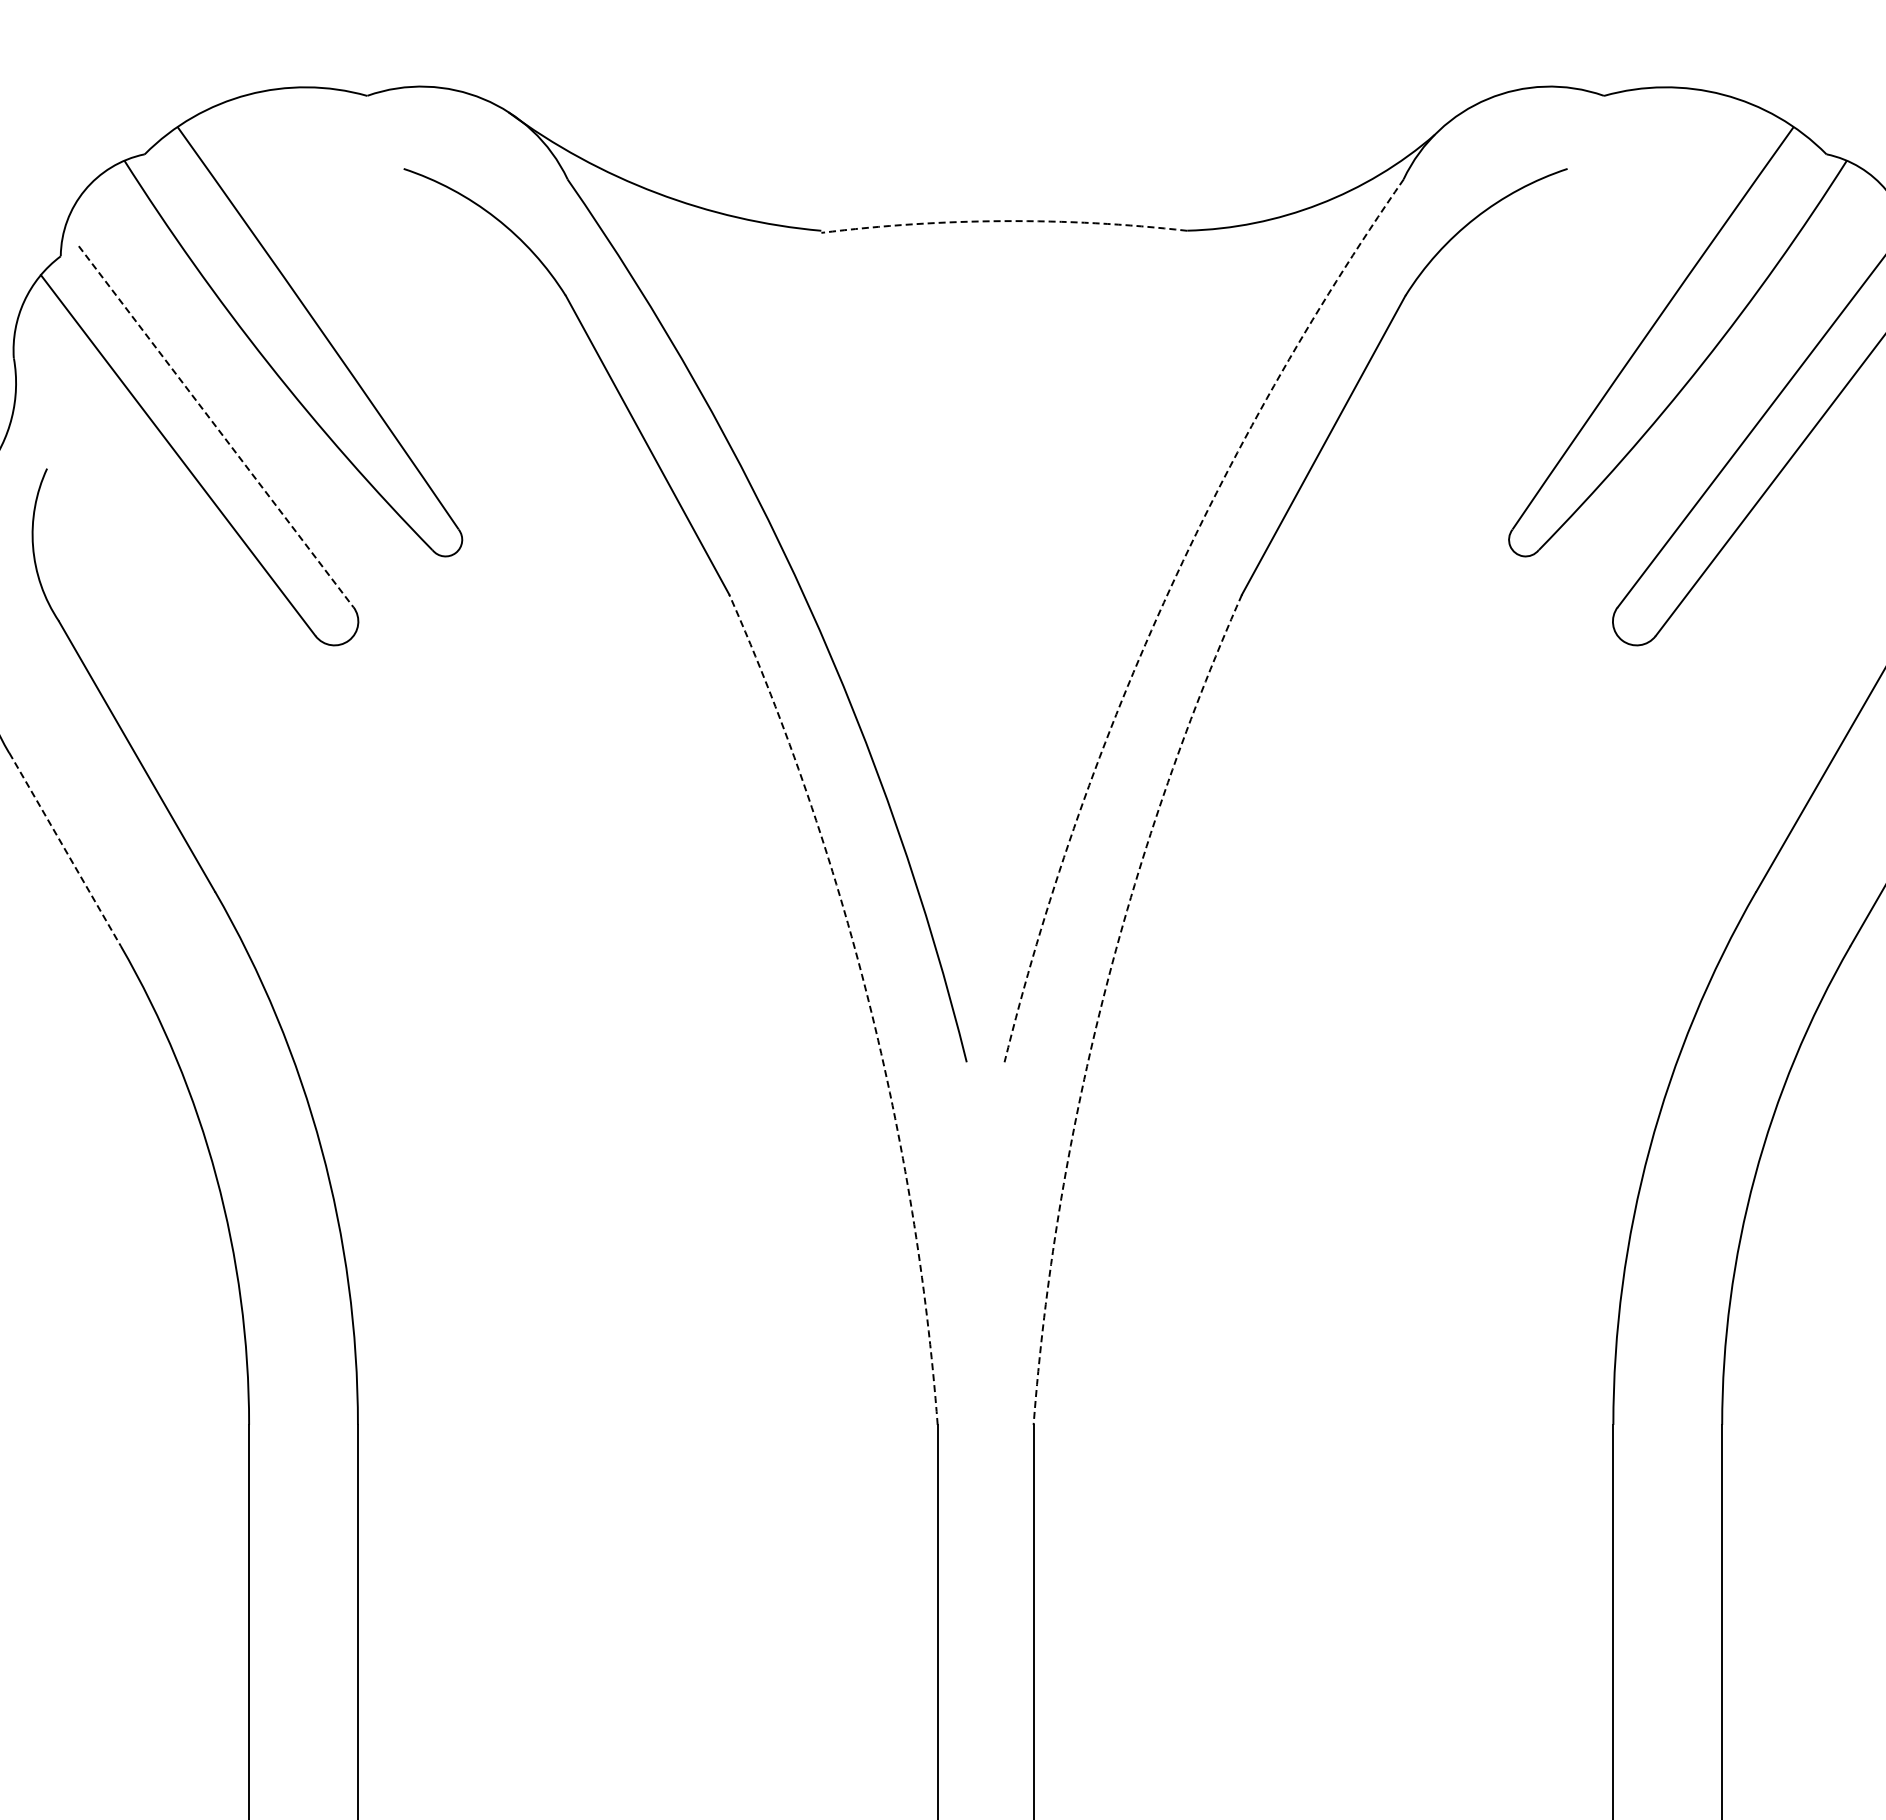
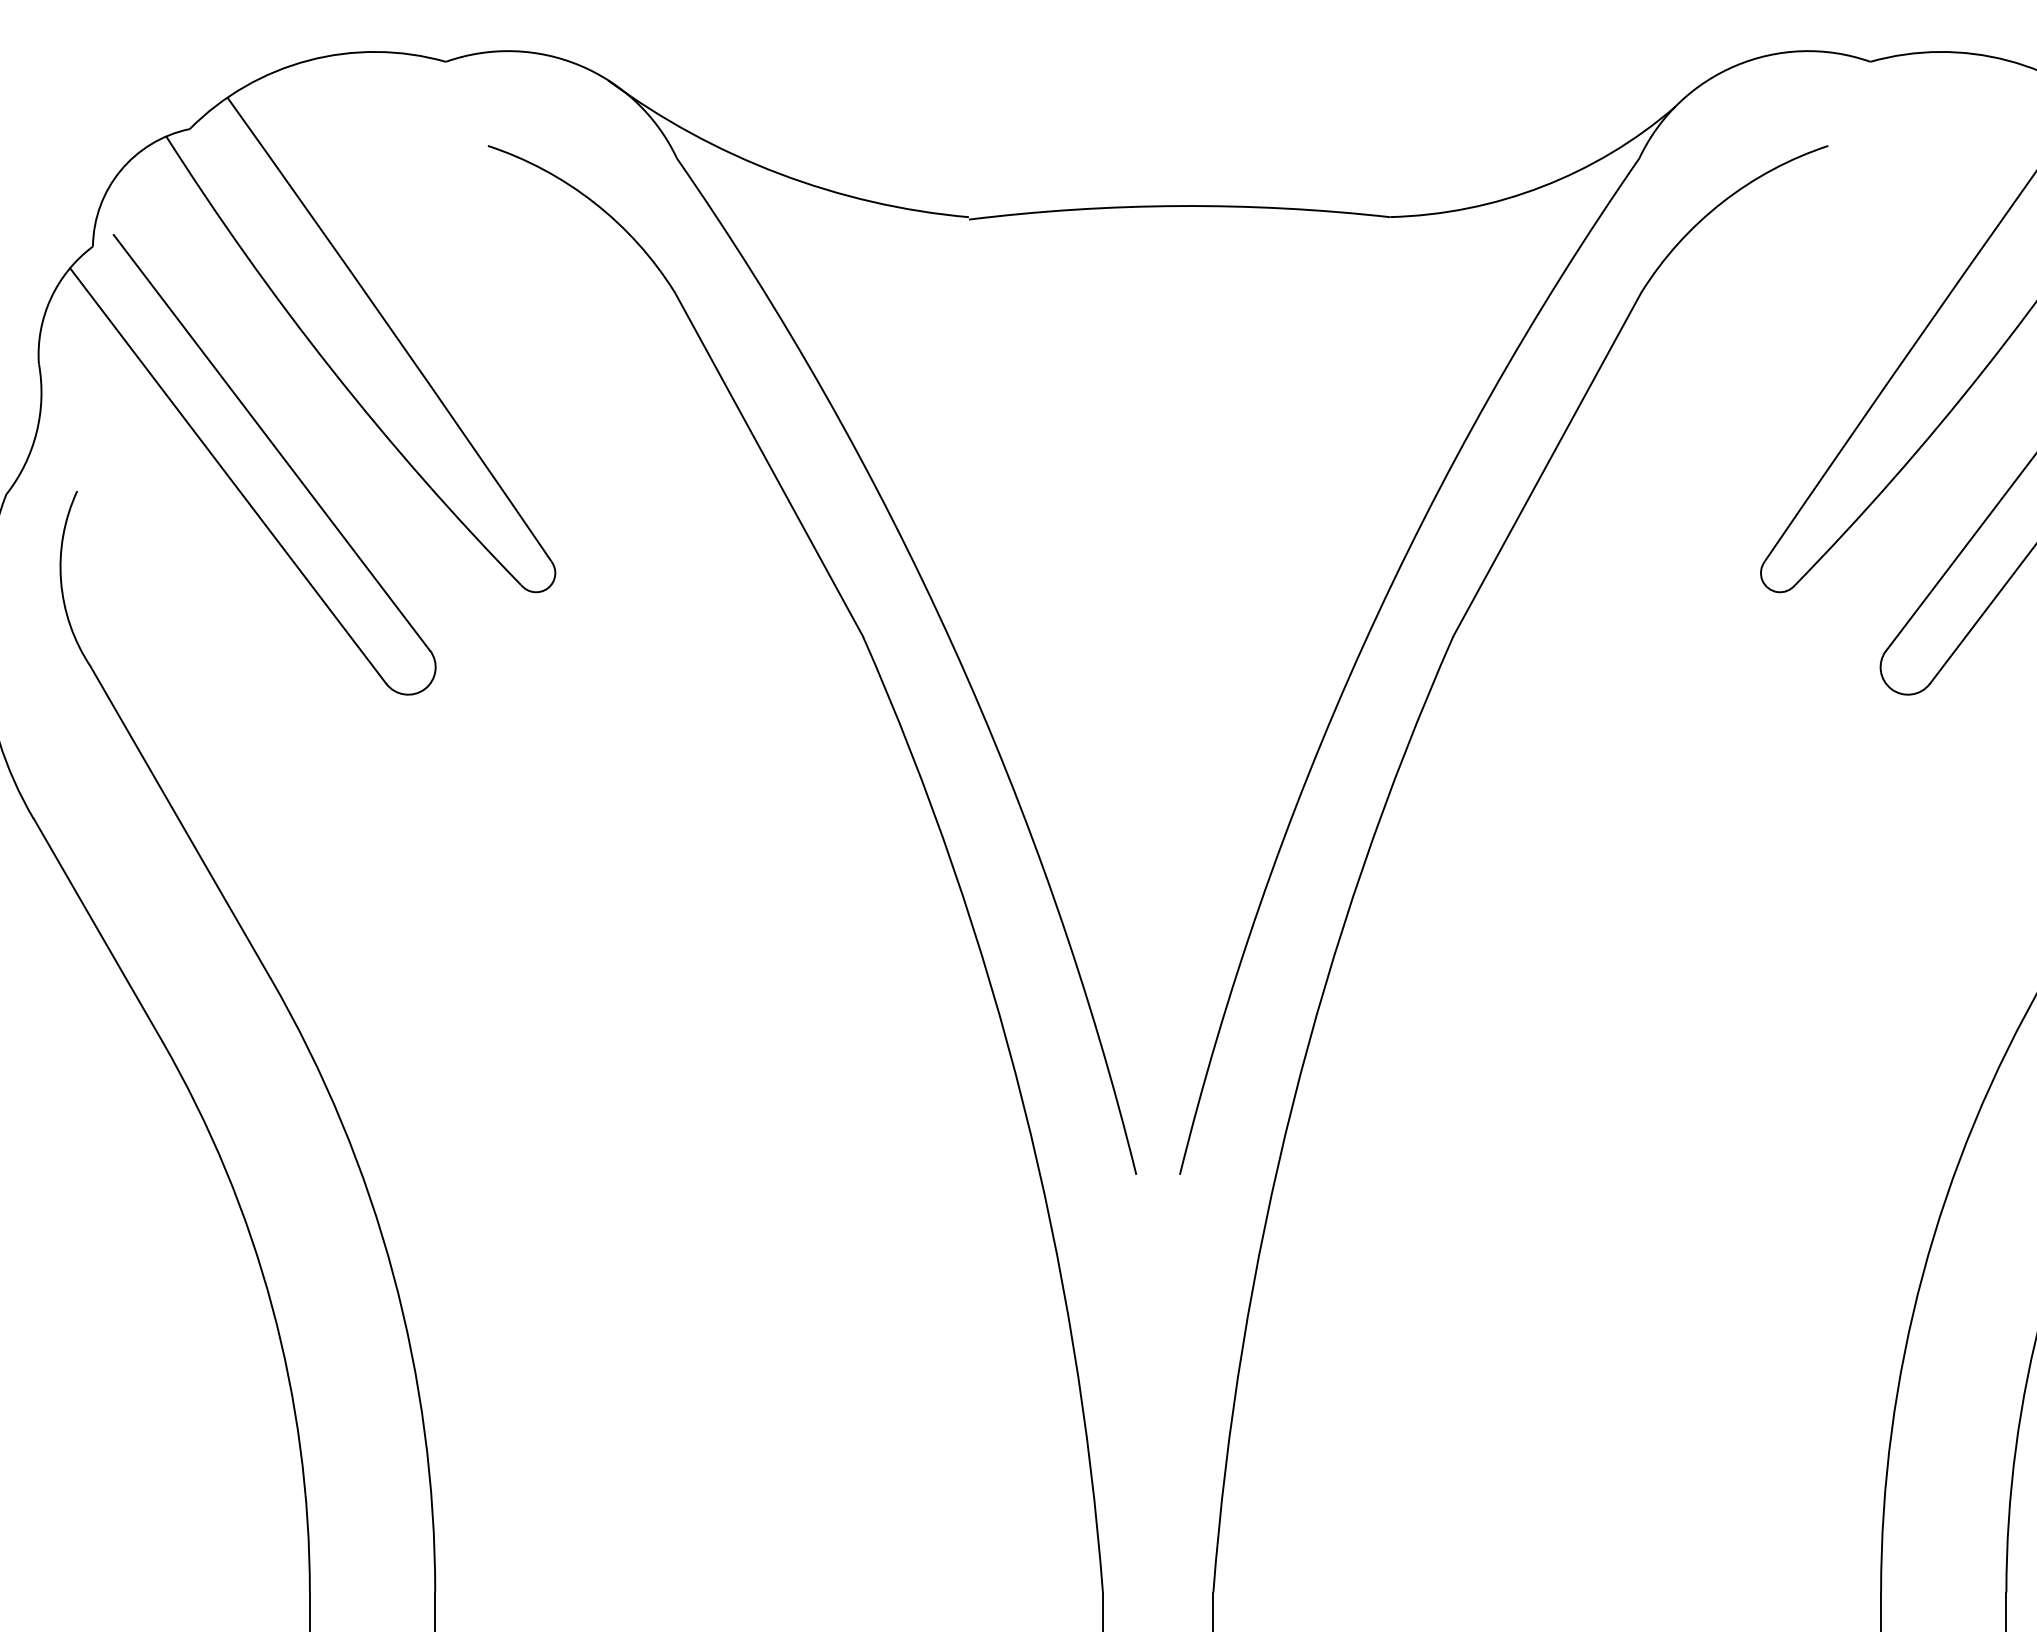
arc: (1004, 221) -> (1179, 206), dashed -> solid
line: (216, 426) -> (272, 442), dashed -> solid
arc: (1163, 602) -> (1362, 645), dashed -> solid
line: (65, 849) -> (98, 929), dashed -> solid
arc: (868, 1001) -> (1023, 1104), dashed -> solid
arc: (1102, 1001) -> (1292, 1104), dashed -> solid

